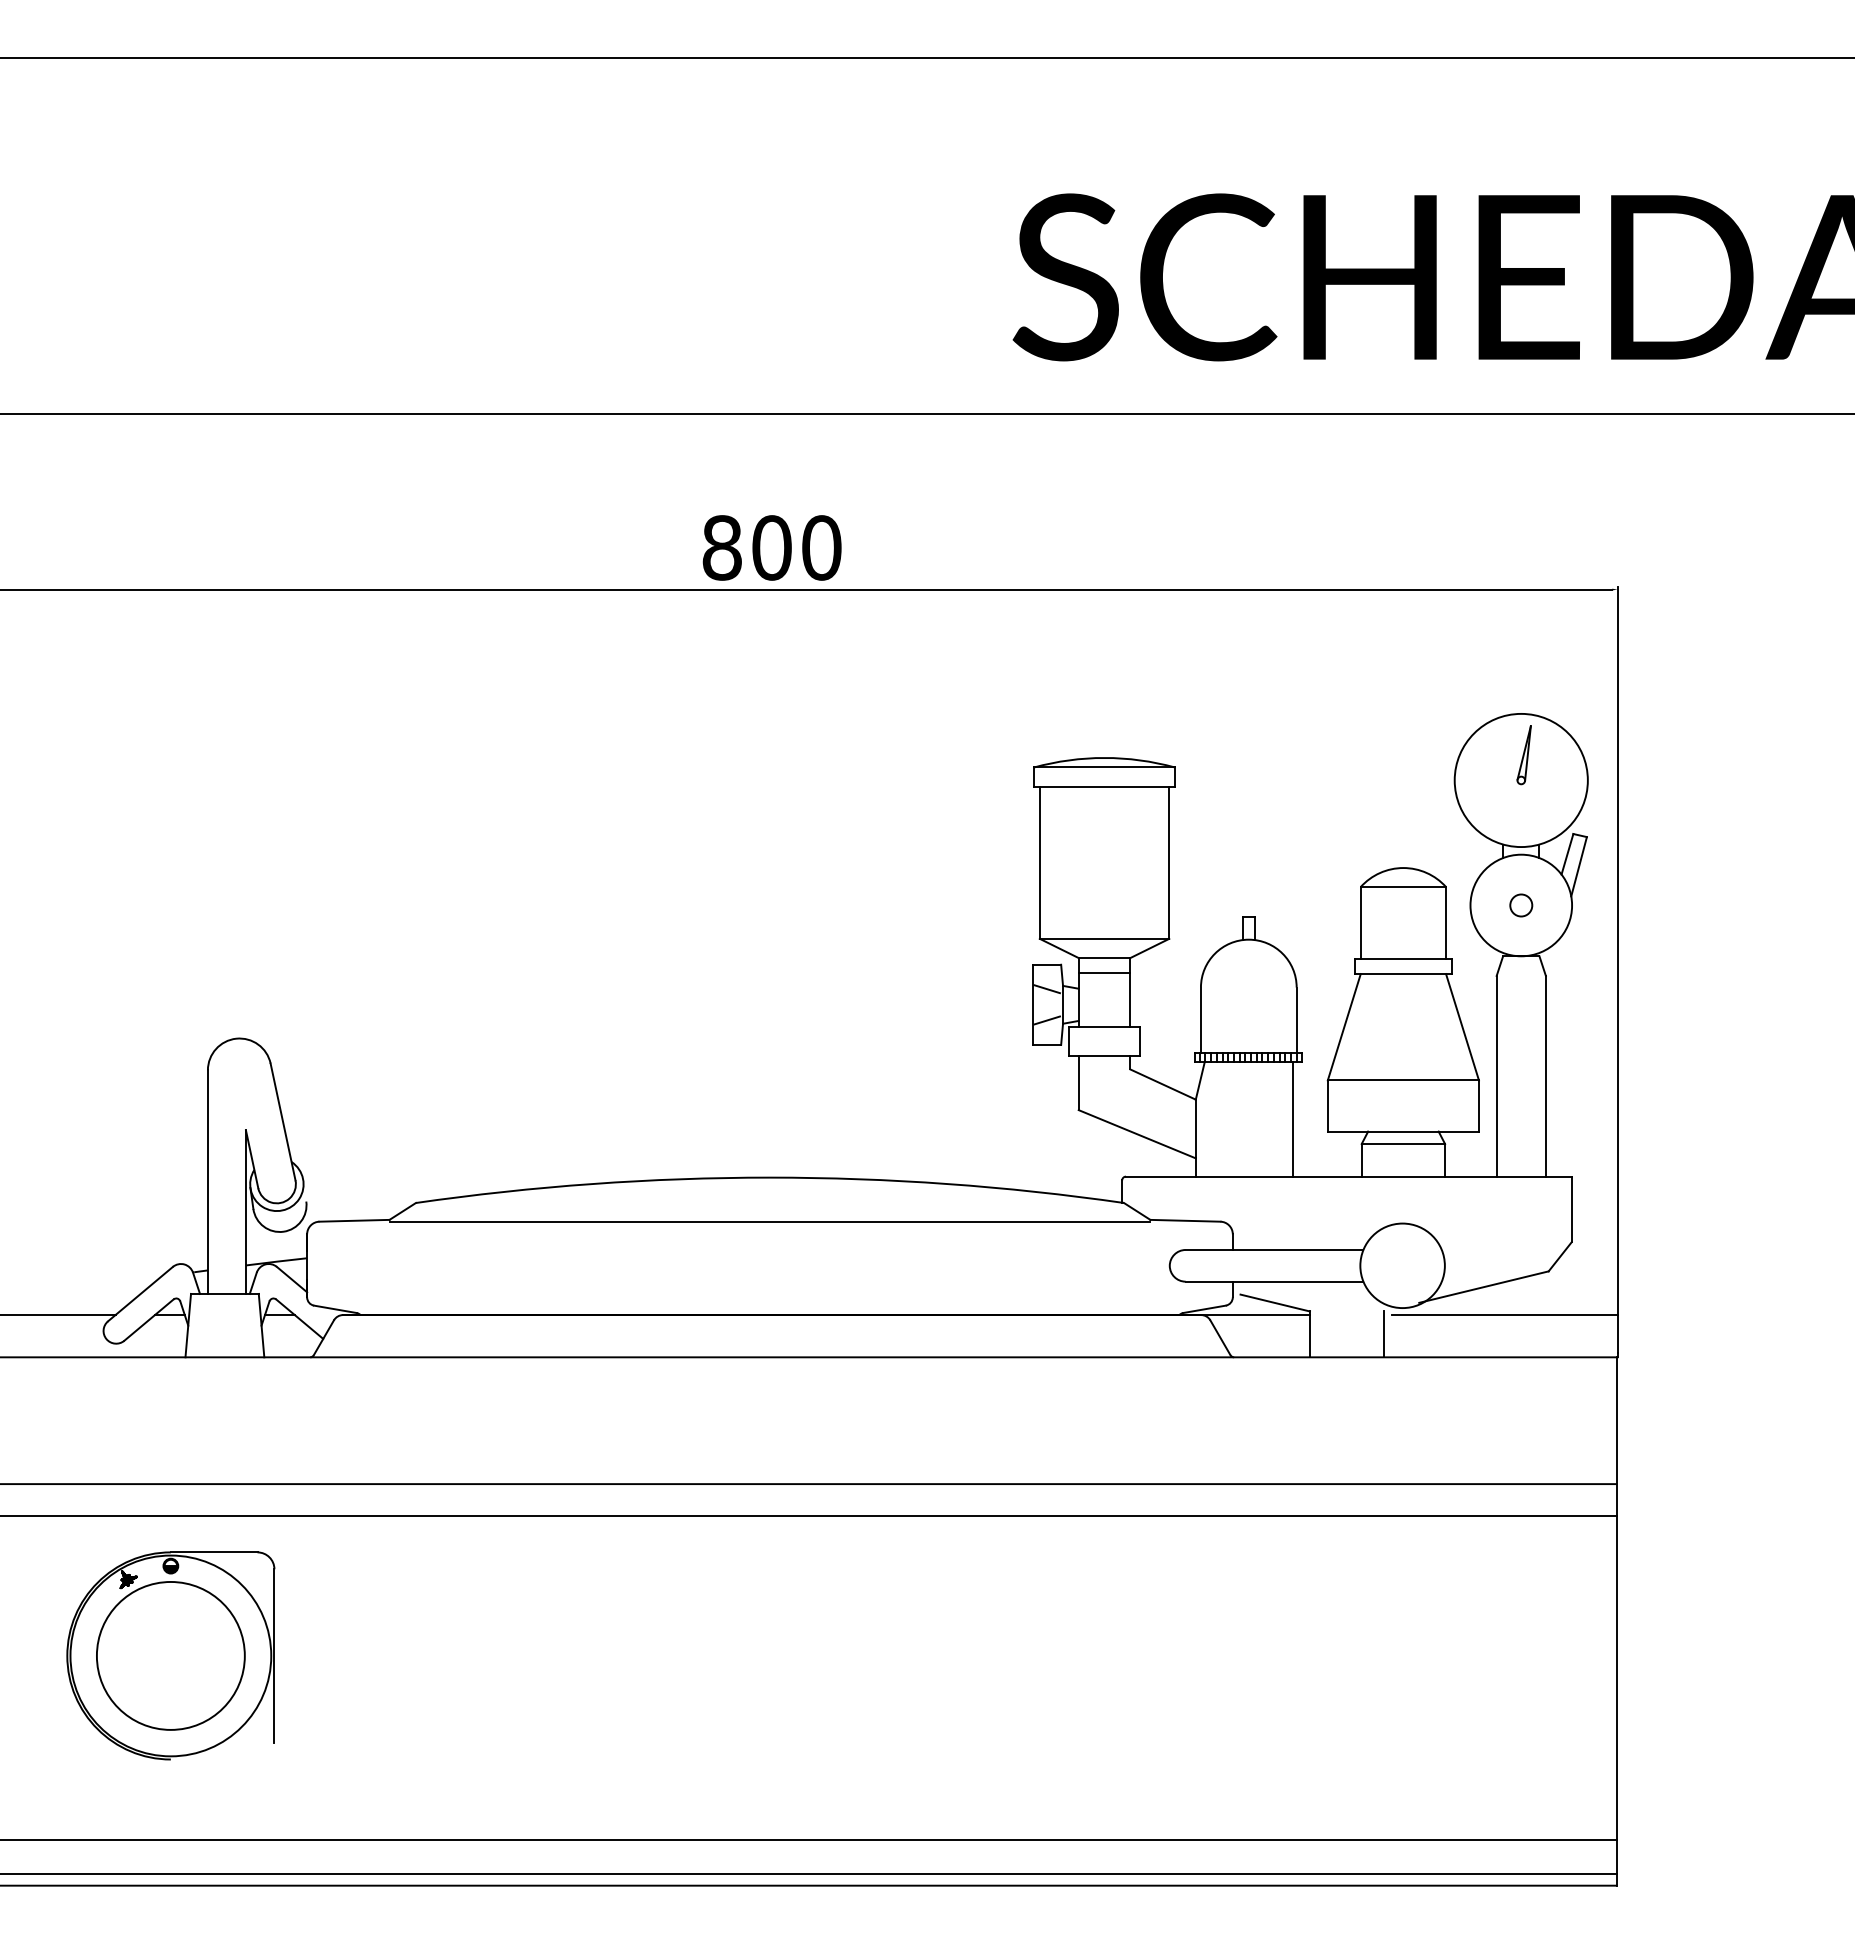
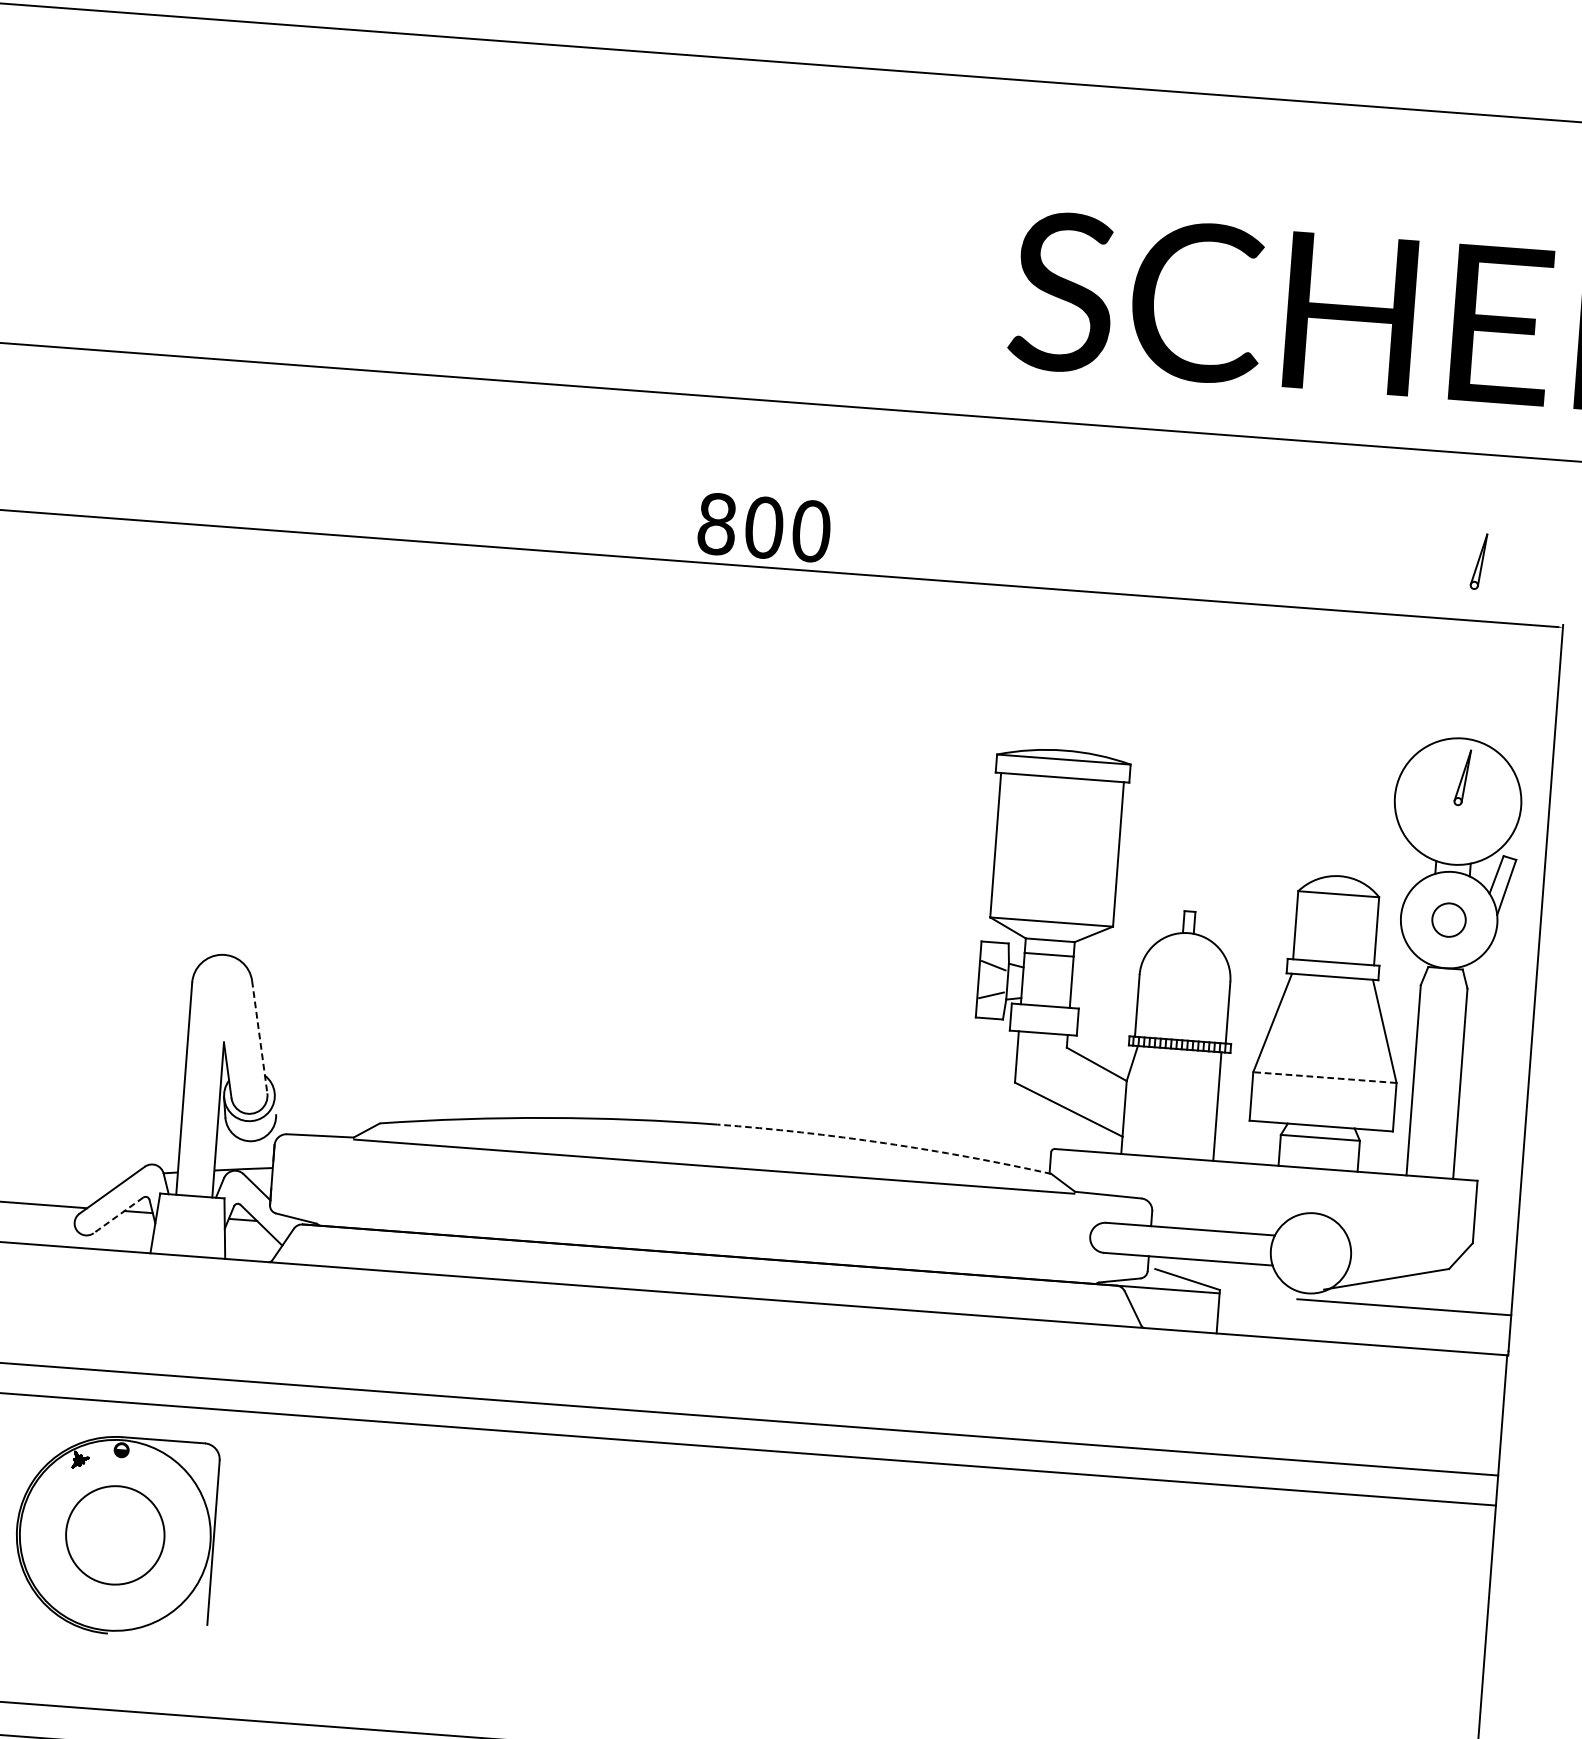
part: (1523, 527) -> (1478, 561), added
circle: (1521, 905) -> (1449, 920), size x1.6
line: (1403, 1080) -> (1325, 1077), solid -> dashed
line: (283, 1122) -> (260, 1037), solid -> dashed
arc: (947, 1183) -> (885, 1142), solid -> dashed
line: (148, 1320) -> (118, 1215), solid -> dashed
line: (1383, 1334) -> (1287, 1317), removed
circle: (170, 1655) -> (114, 1534), size x0.7

